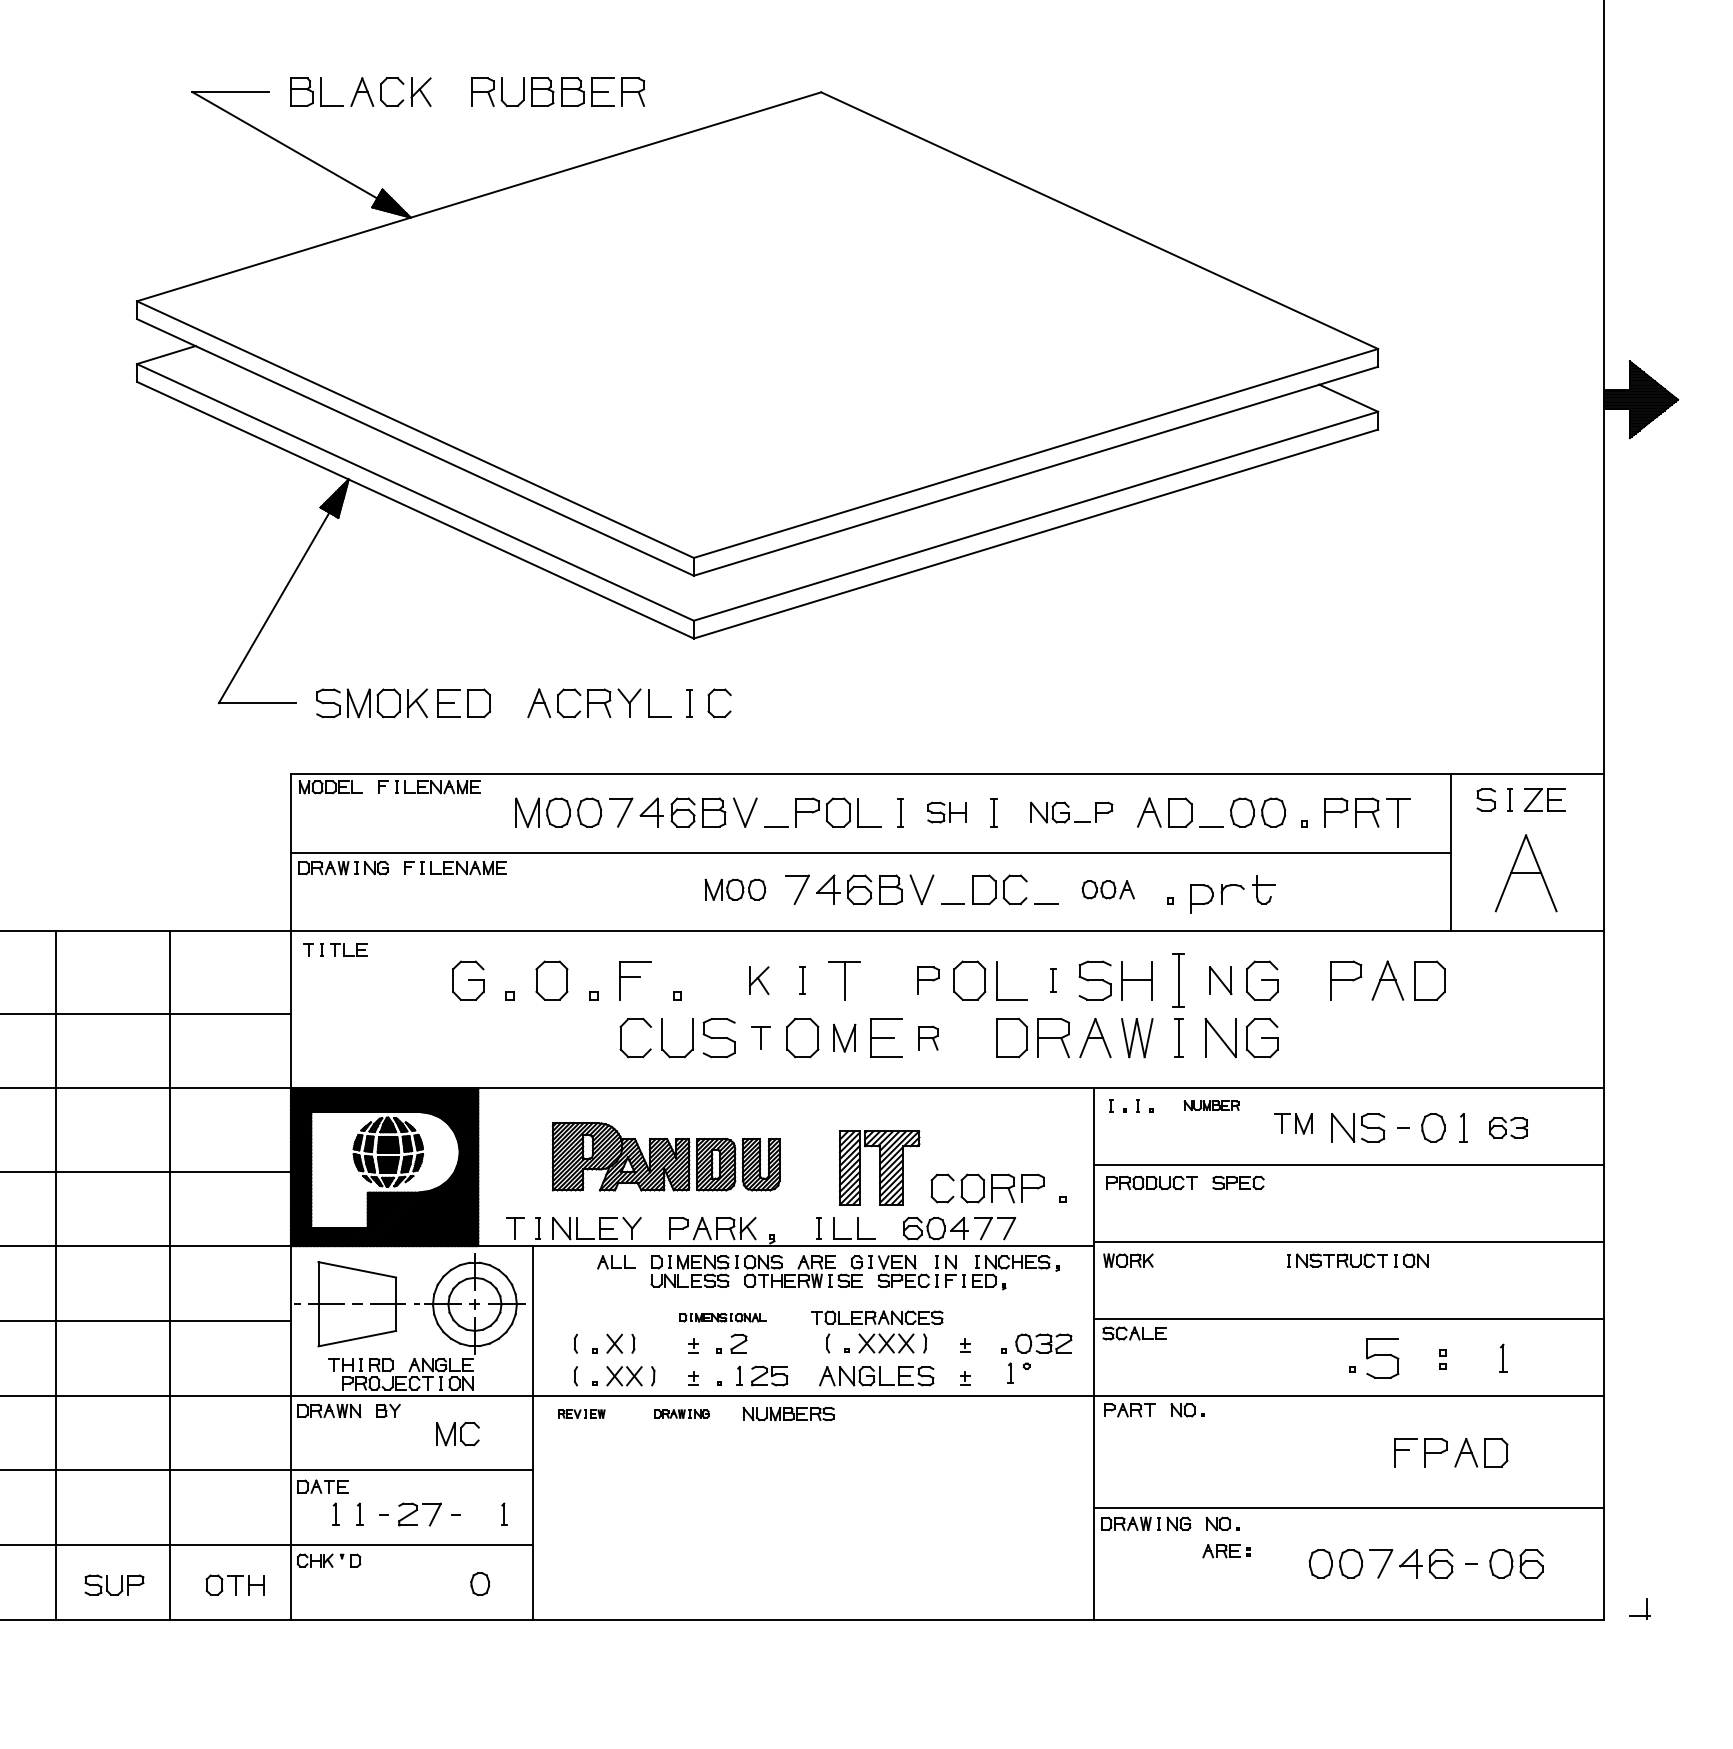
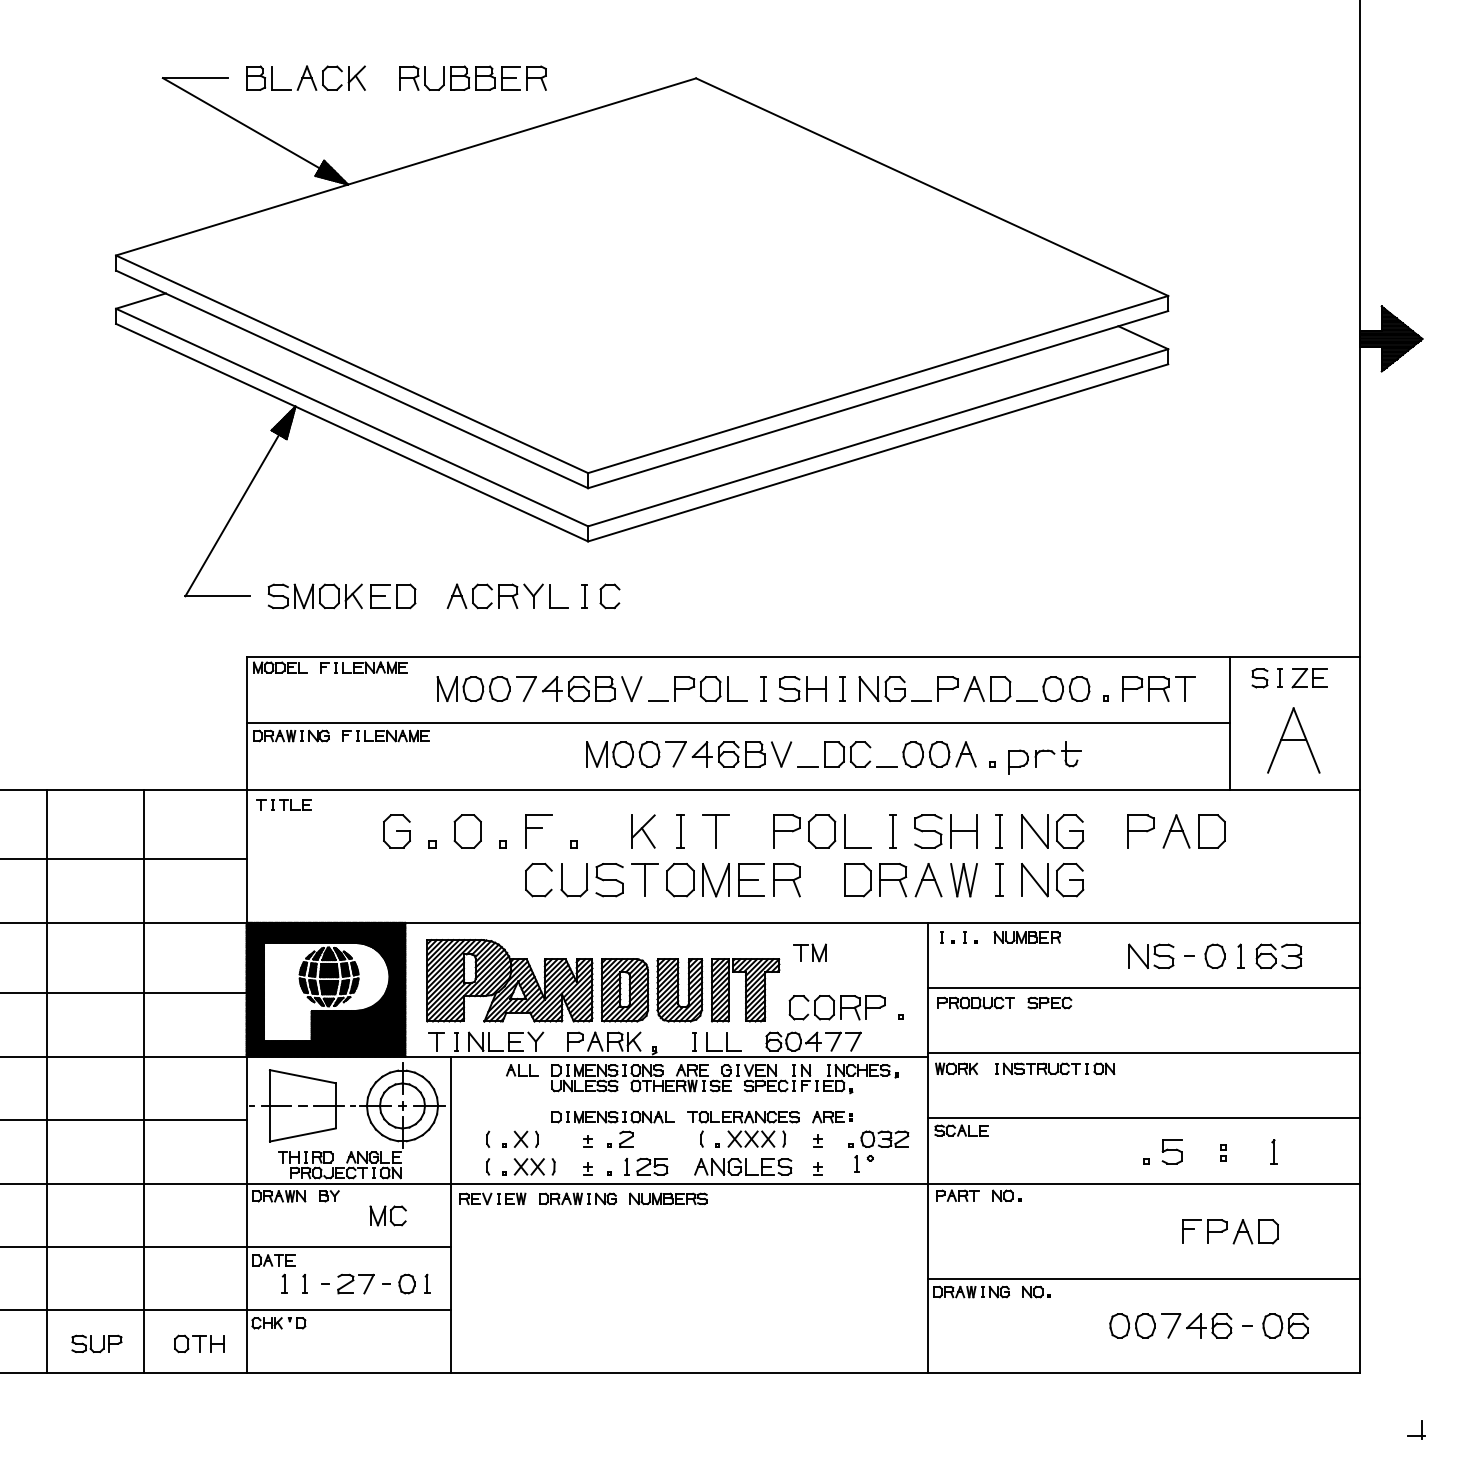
part: (946, 811) -> (802, 688), size x1.43
part: (1071, 811) -> (908, 688), size x1.43
part: (735, 889) -> (623, 754), size x1.43
part: (1108, 889) -> (939, 754), size x1.67
part: (759, 980) -> (643, 831), size x1.43
part: (802, 980) -> (680, 831), size x1.43
part: (927, 980) -> (786, 831), size x1.43
part: (1052, 980) -> (892, 831), size x1.67
part: (1177, 980) -> (998, 831), size x0.71
part: (1220, 980) -> (1034, 831), size x1.43
part: (760, 1037) -> (644, 879), size x1.67
part: (844, 1038) -> (715, 880), size x1.43
part: (927, 1038) -> (786, 880), size x1.67
part: (1210, 1105) -> (1026, 937), size x1.43
part: (1292, 1123) -> (809, 952), moved
part: (1508, 1128) -> (1278, 956), size x1.43
part: (665, 1156) -> (564, 980), size x1.43
part: (1358, 1260) -> (1055, 1068), moved
part: (722, 1317) -> (612, 1117), size x1.67
part: (1381, 1358) -> (1171, 1151), size x0.71
part: (581, 1413) -> (492, 1198), size x1.67
part: (681, 1413) -> (577, 1198), size x1.67
part: (1226, 1551) -> (832, 1117), moved
part: (479, 1583) -> (406, 1283), moved
part: (1640, 1608) -> (1416, 1429), moved

